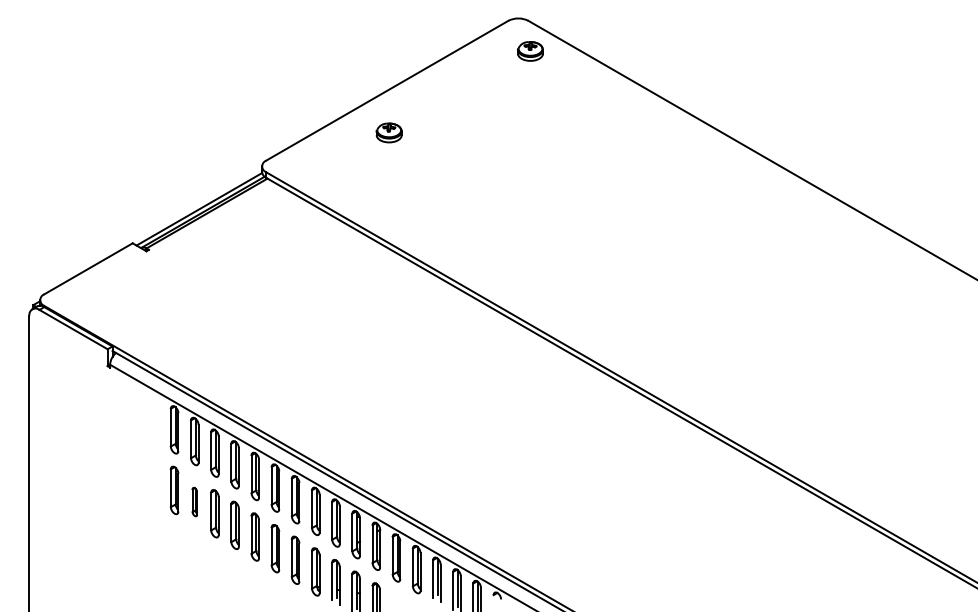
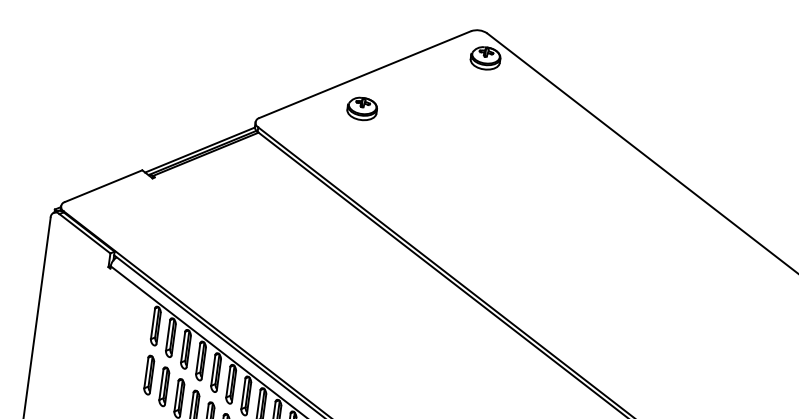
part: (530, 51) -> (485, 58), size x1.43
part: (388, 132) -> (361, 108), size x1.43
part: (194, 501) -> (164, 386), size x1.67

